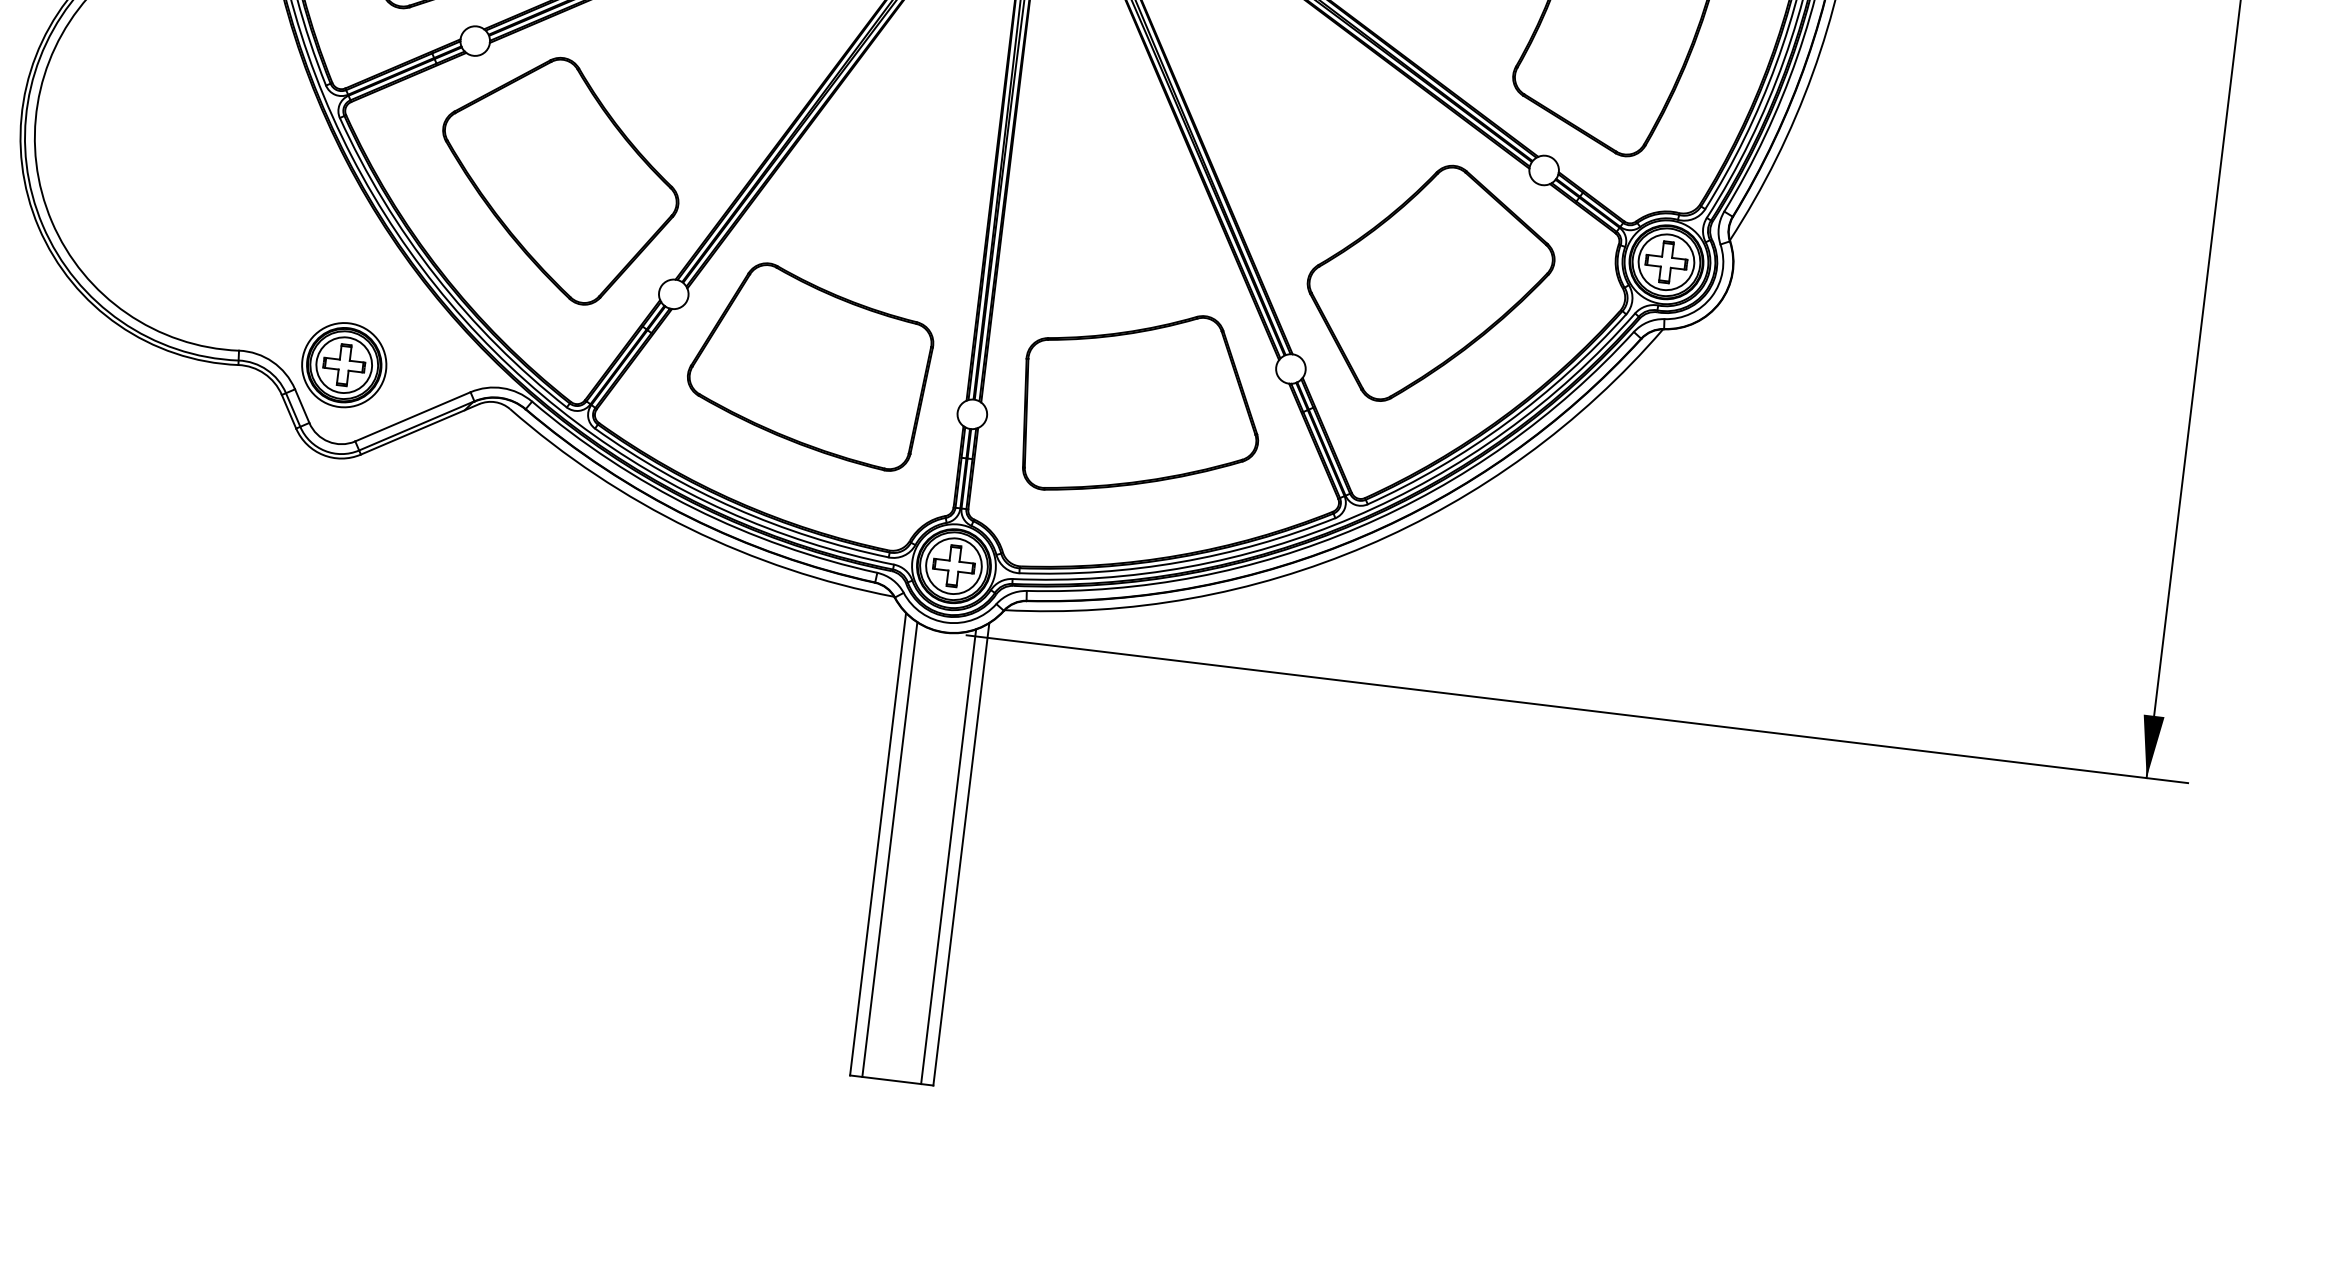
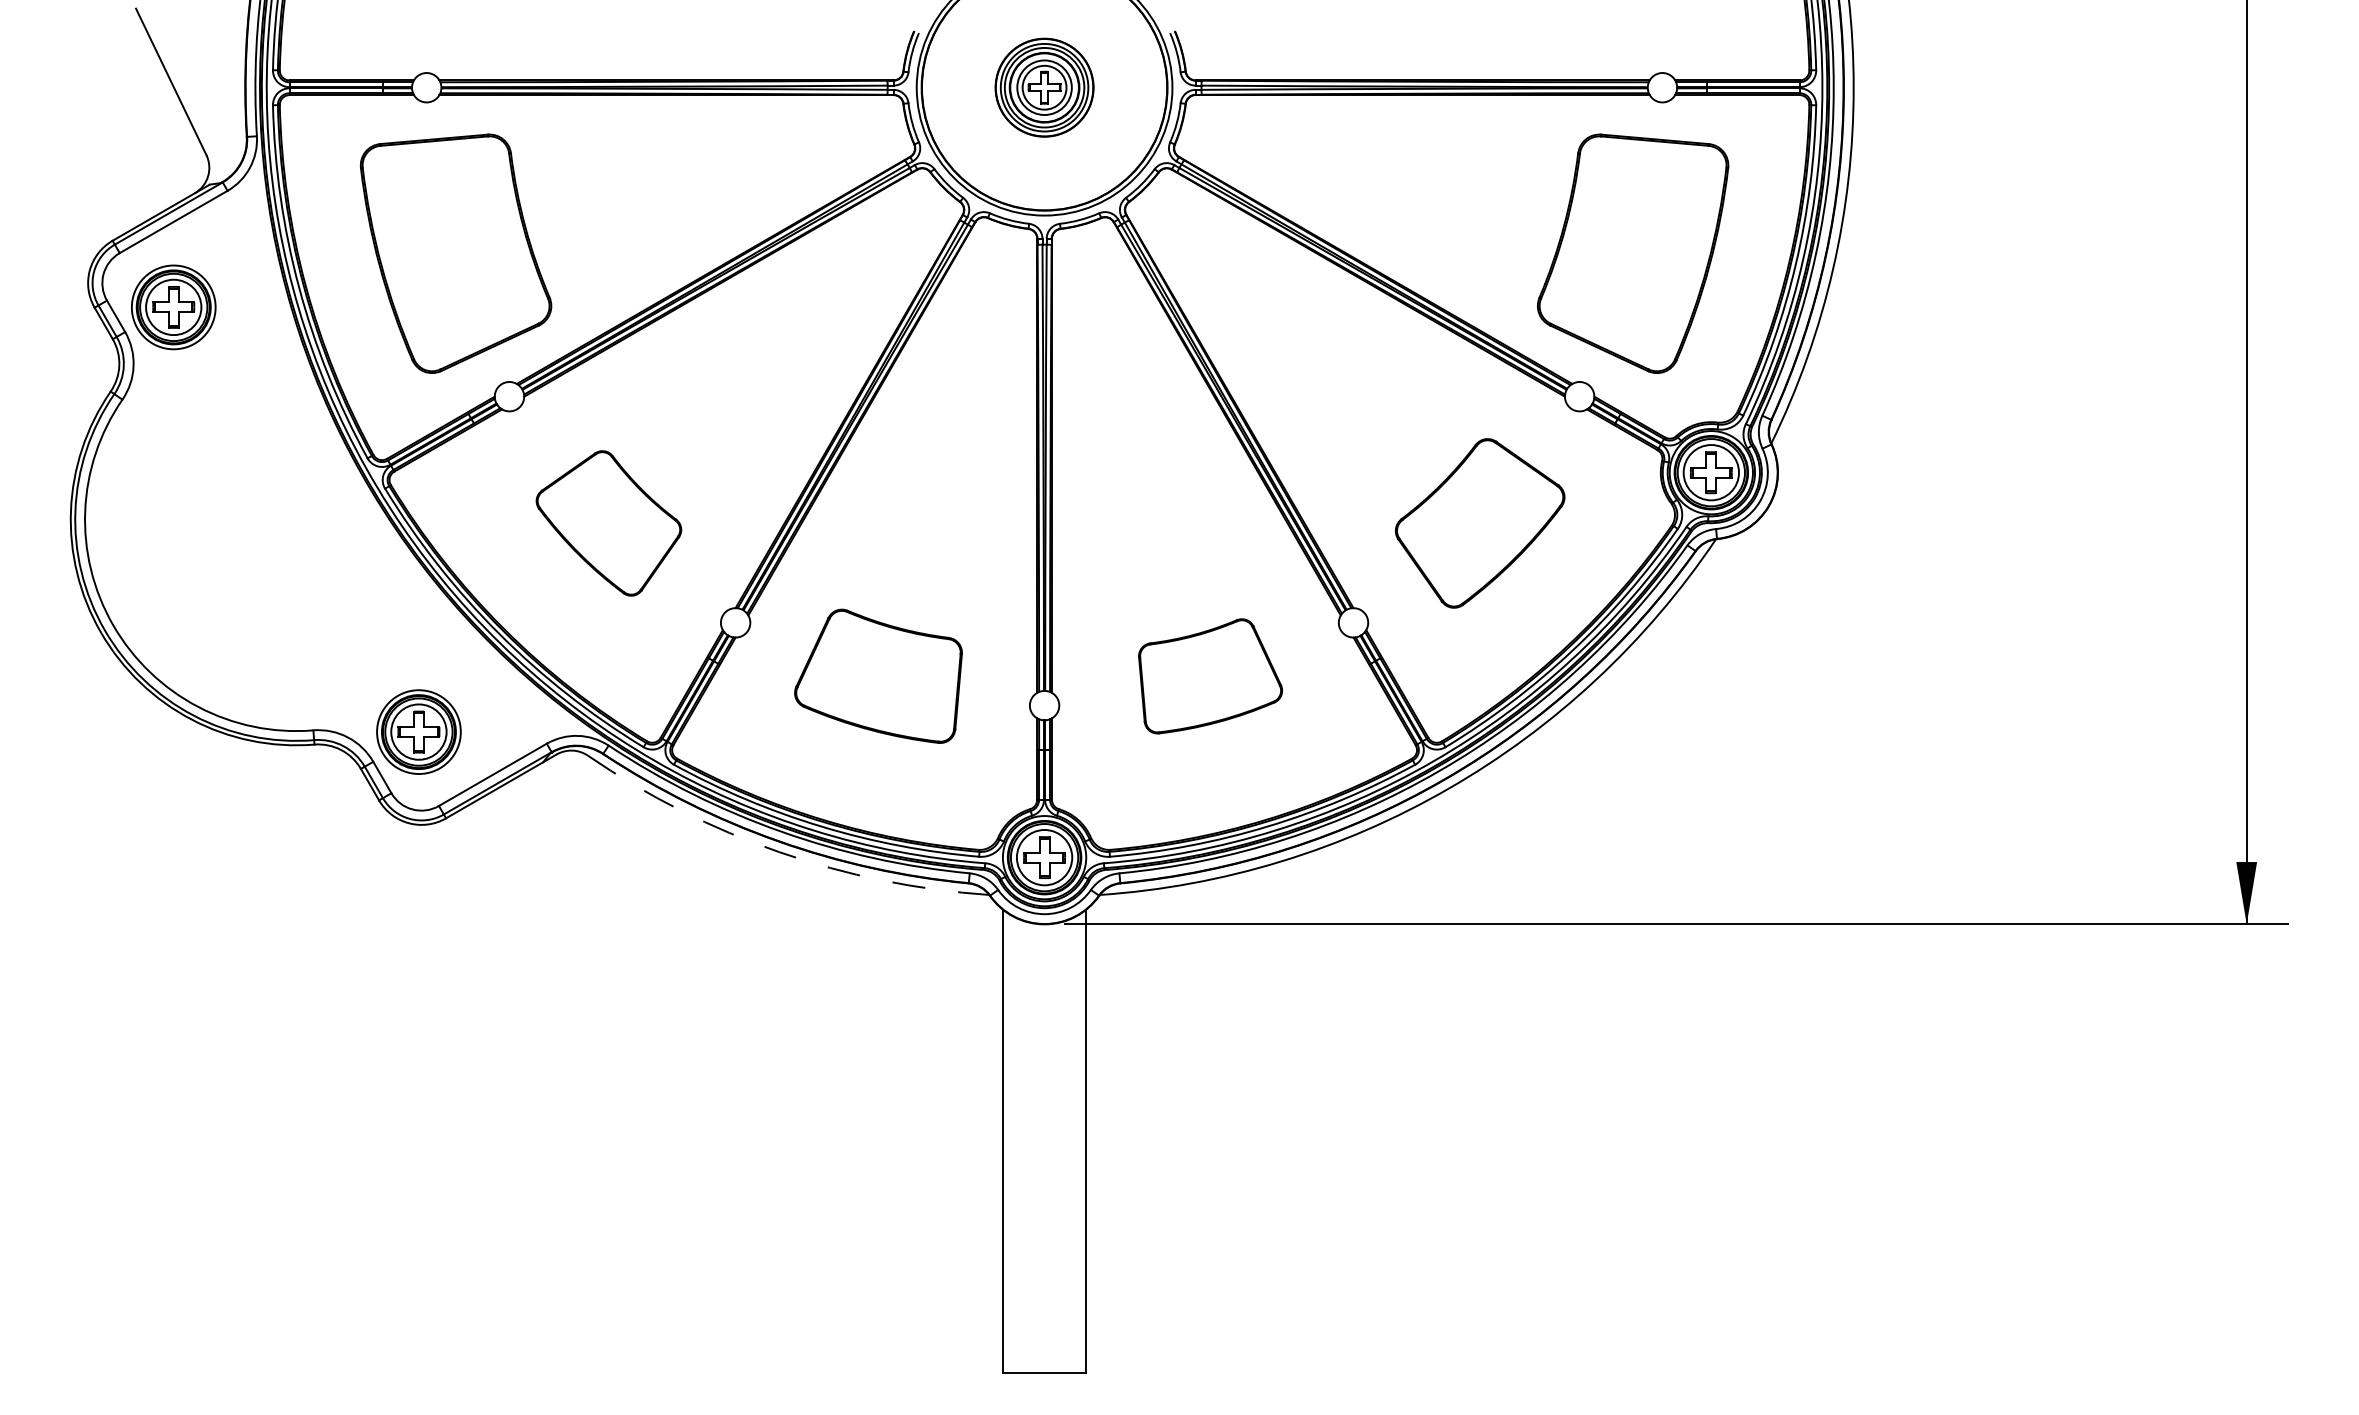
part: (558, 179) -> (608, 523), size x0.6
part: (1428, 285) -> (1479, 523), size x0.7
part: (809, 365) -> (878, 676), size x0.7
part: (1141, 405) -> (1210, 676), size x0.6
arc: (689, 529) -> (779, 852), solid -> dashed
line: (890, 849) -> (1015, 1144), removed
line: (949, 856) -> (1074, 1144), removed

